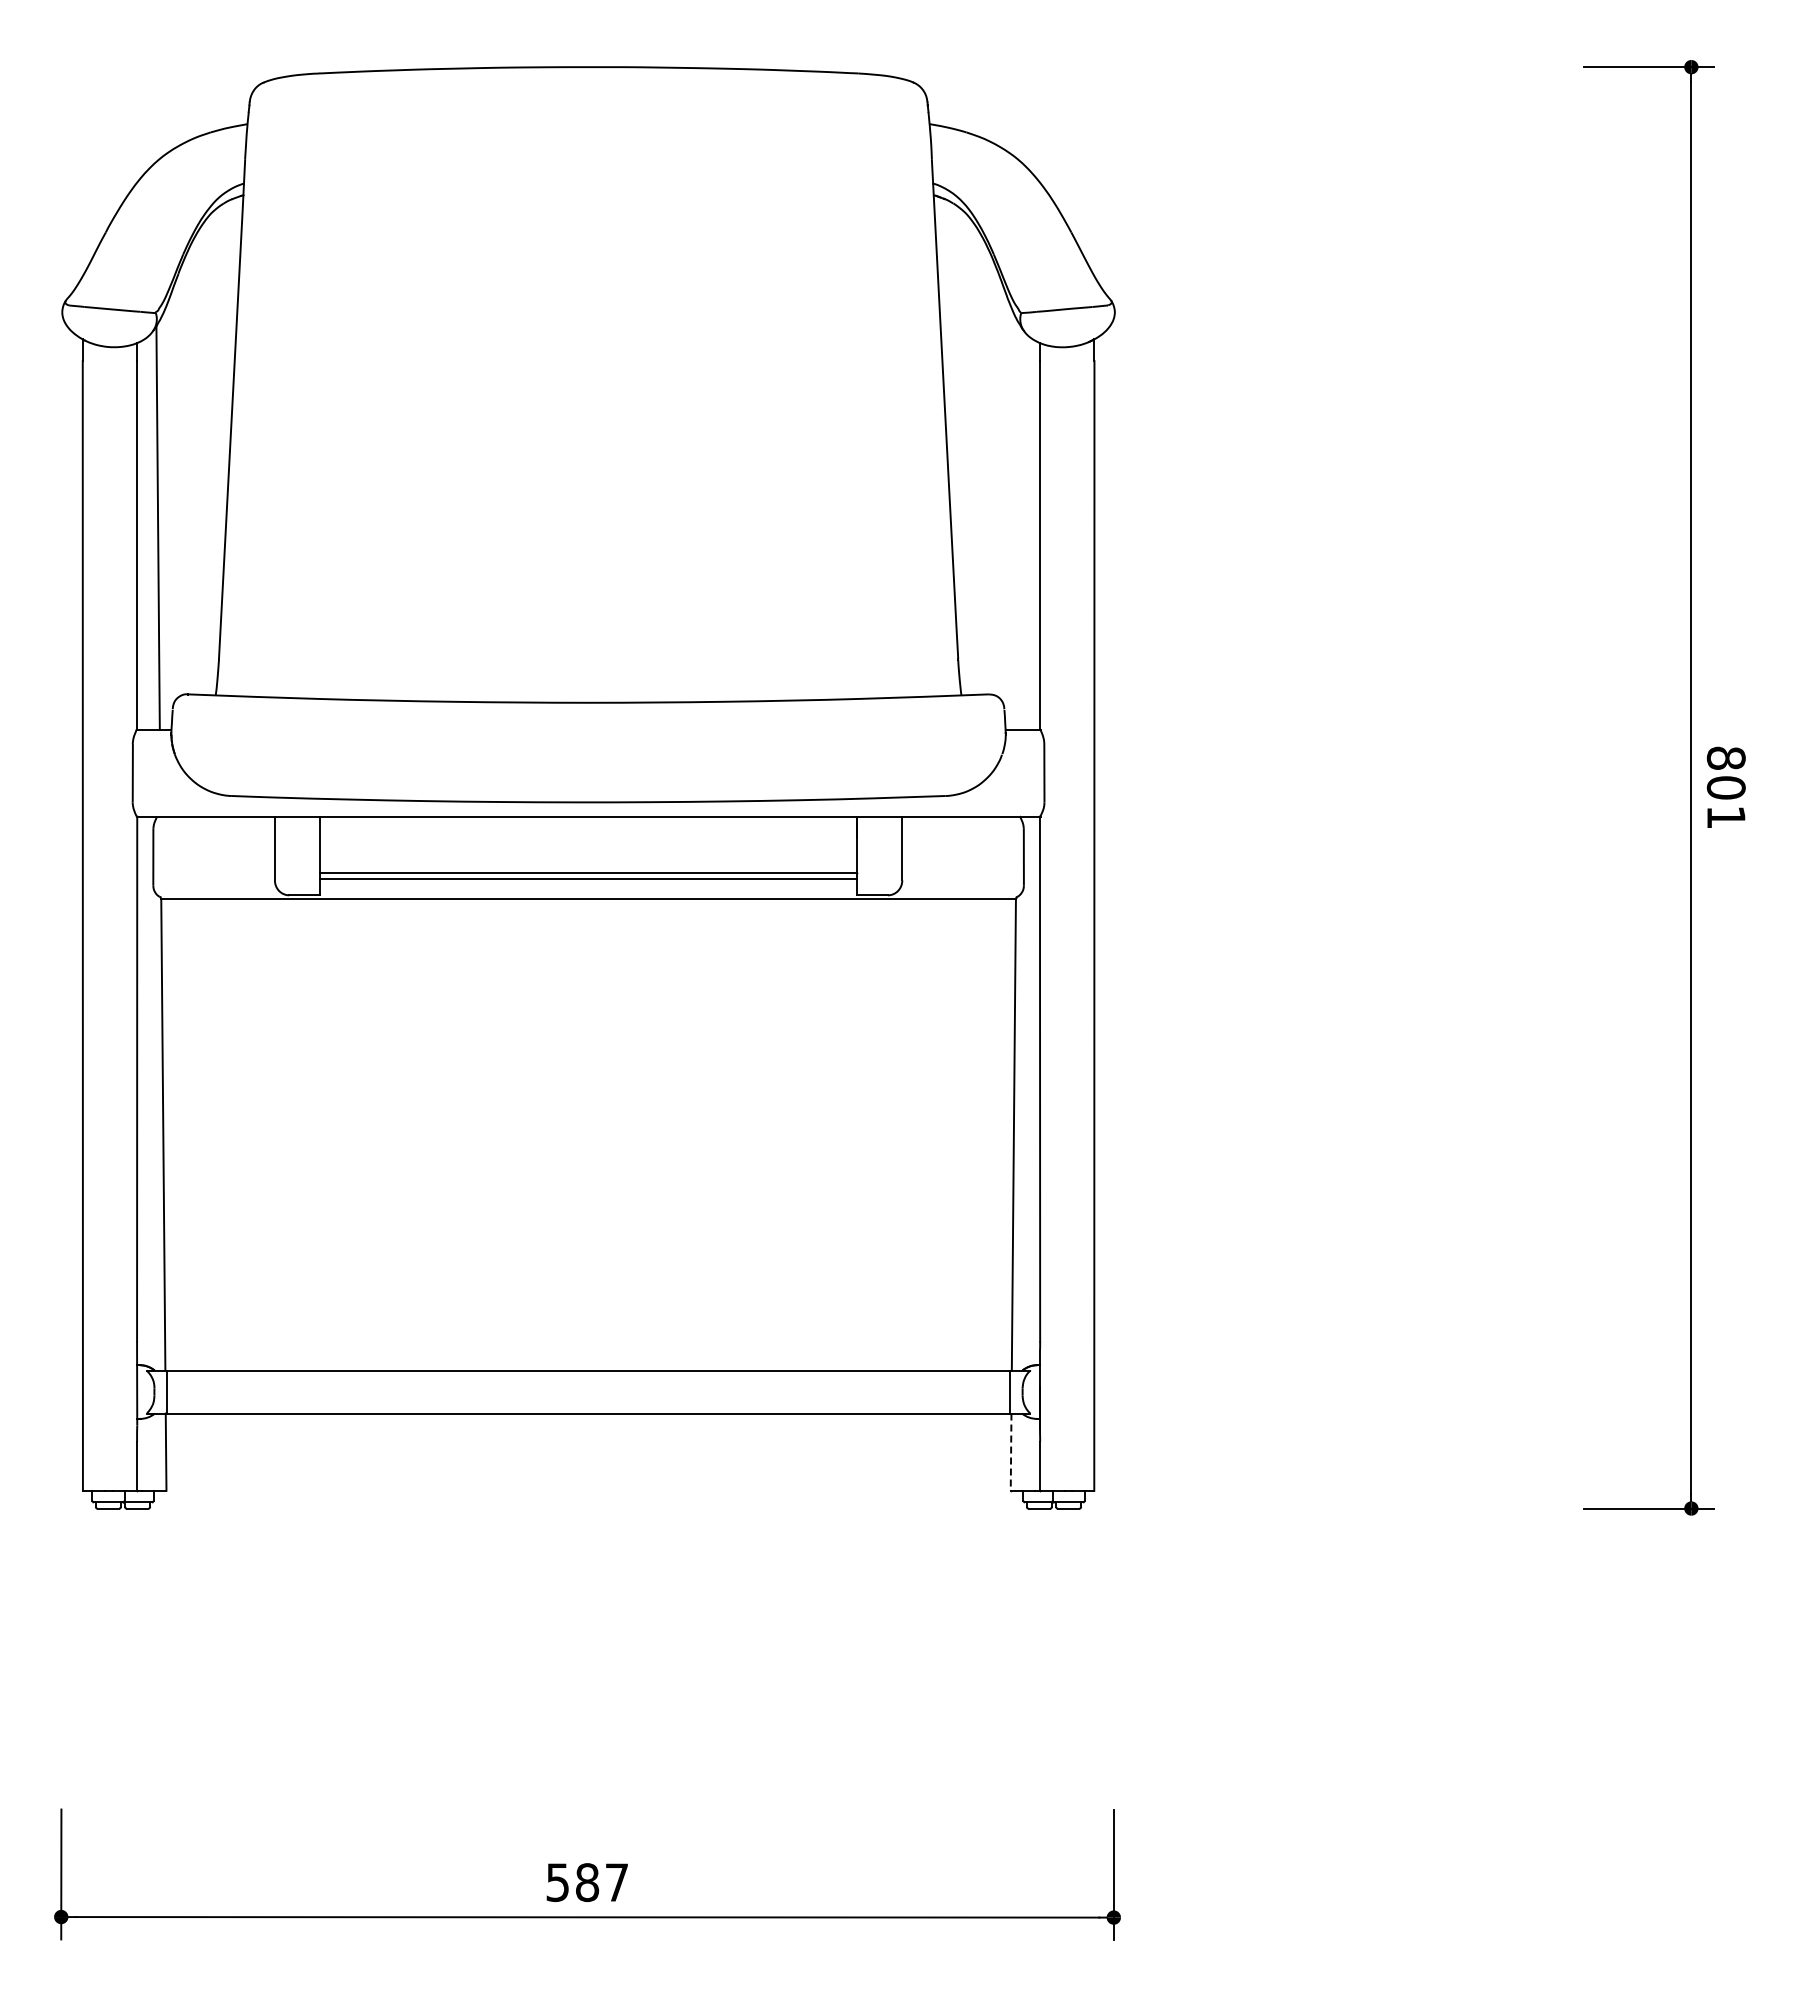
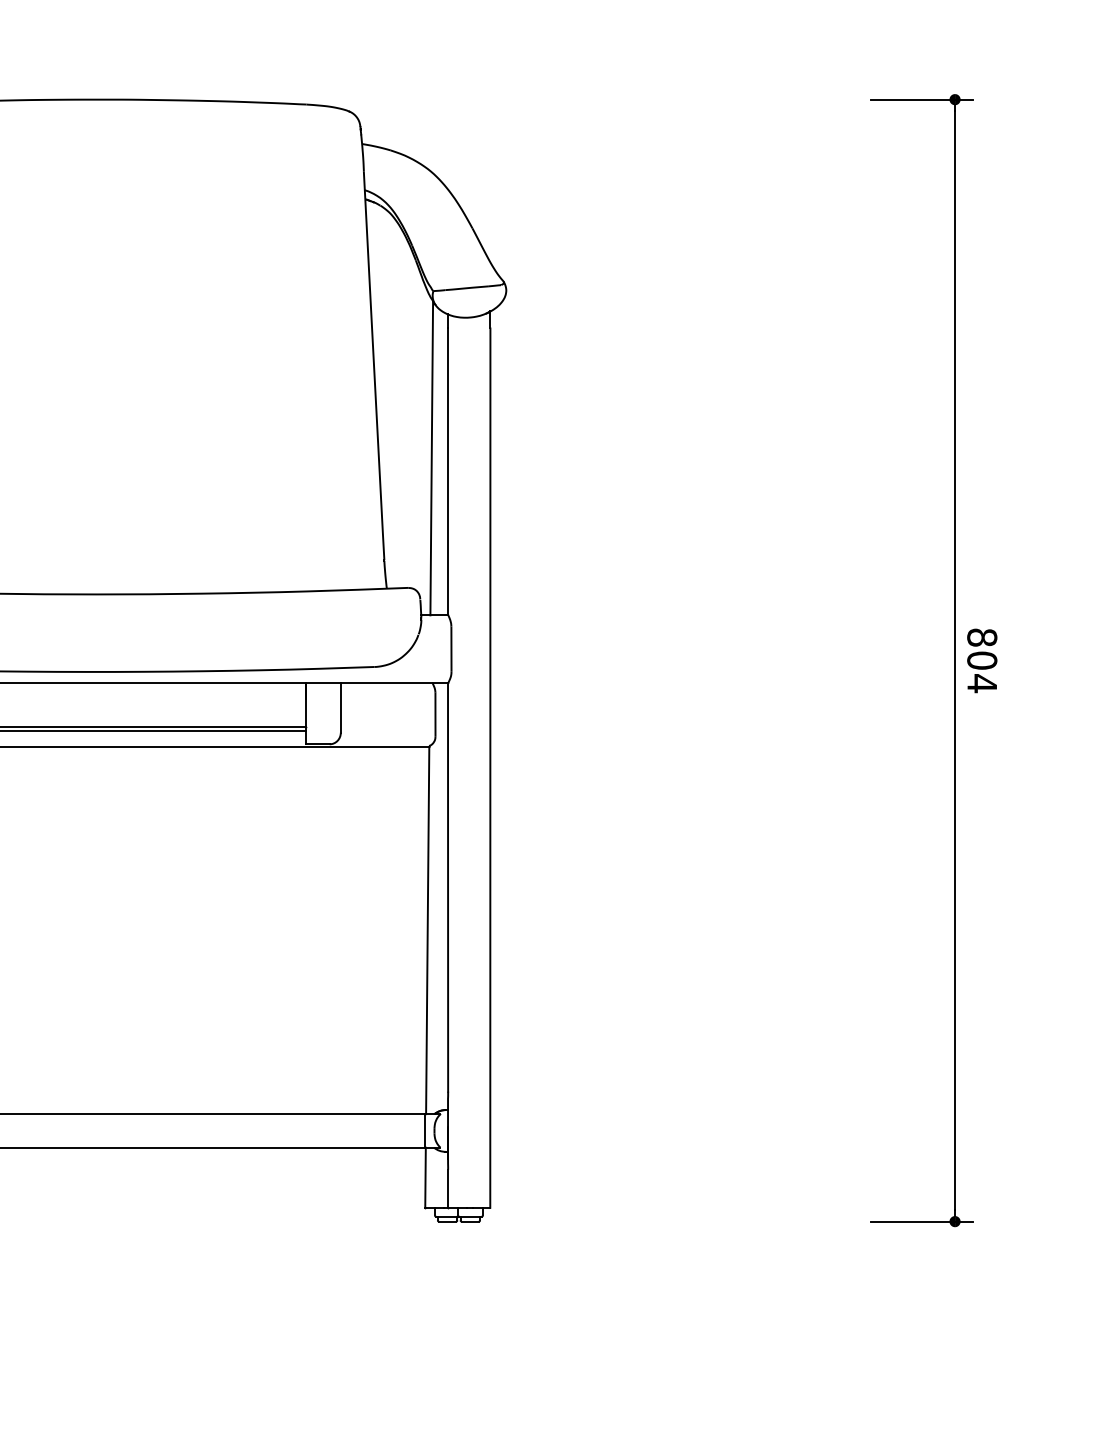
line: (1018, 527) -> (431, 457), added
text: (1726, 817) -> (982, 683), 801 -> 804
line: (1011, 1452) -> (425, 1178), dashed -> solid

